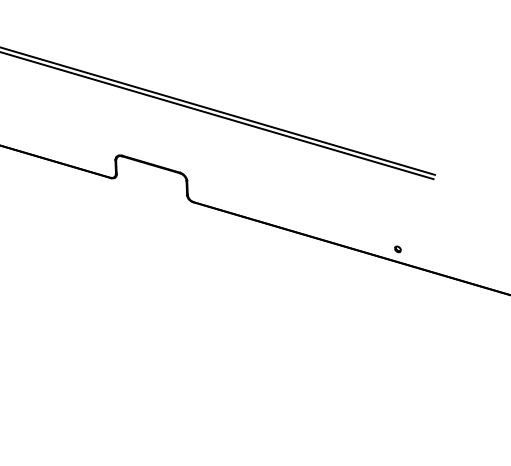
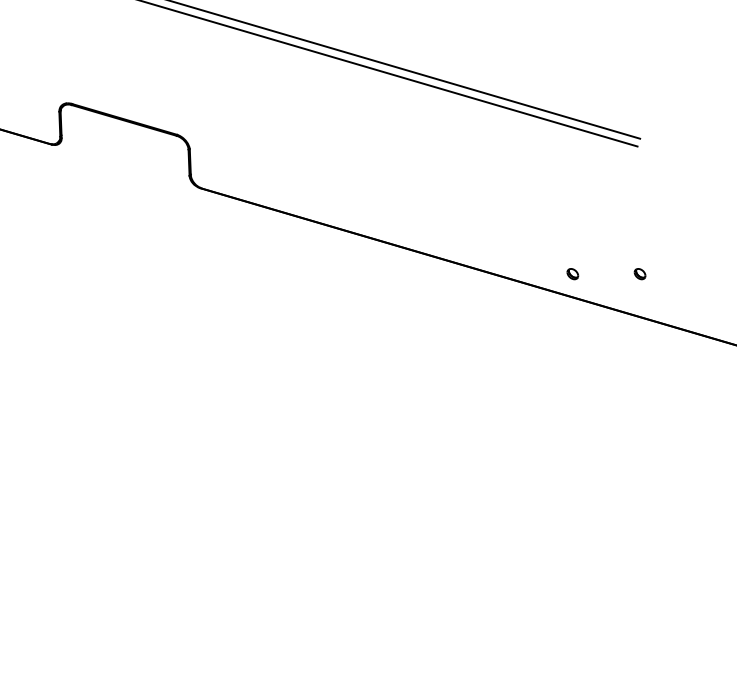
part: (434, 249) -> (639, 274), added

